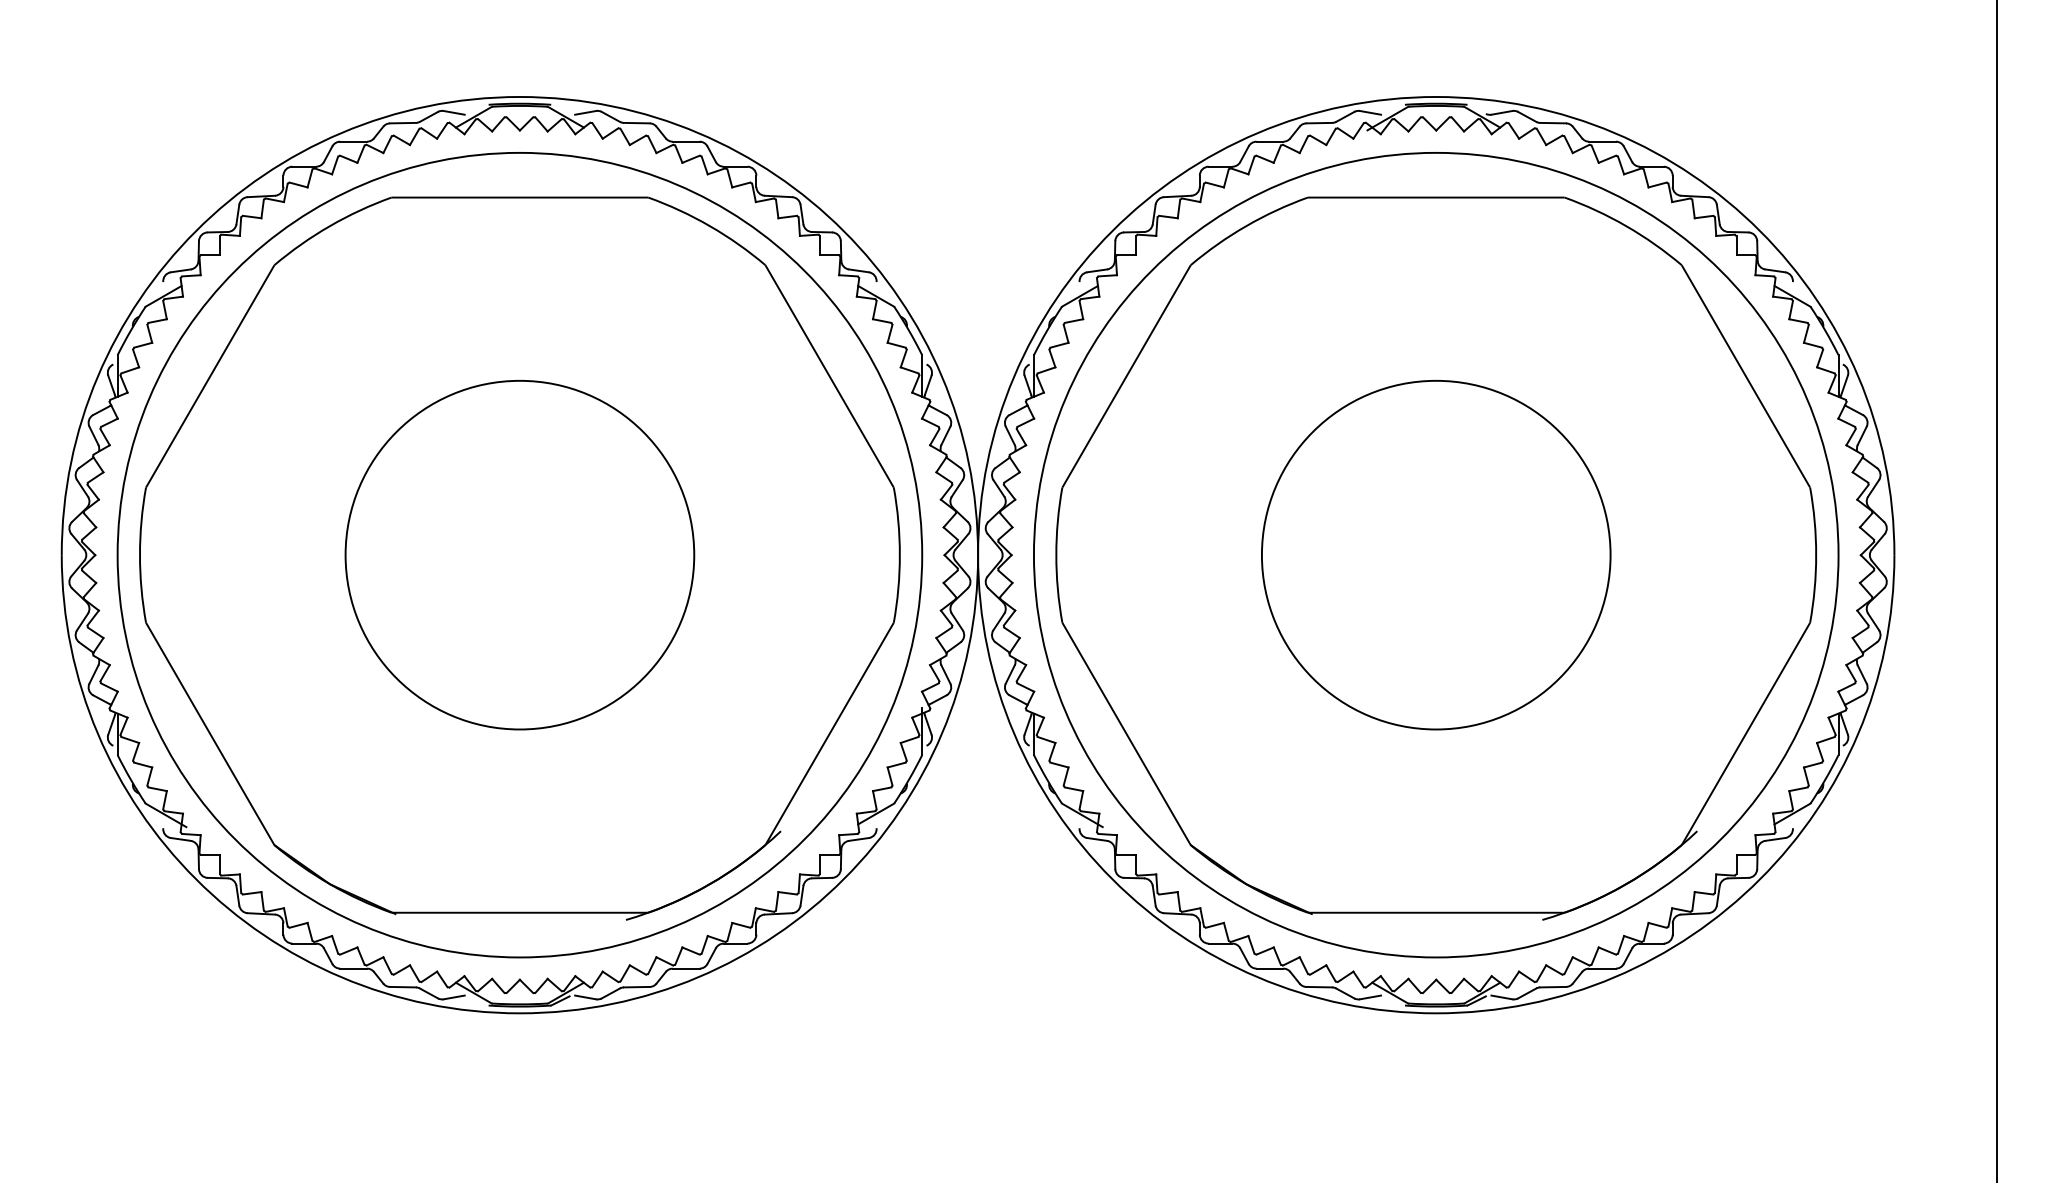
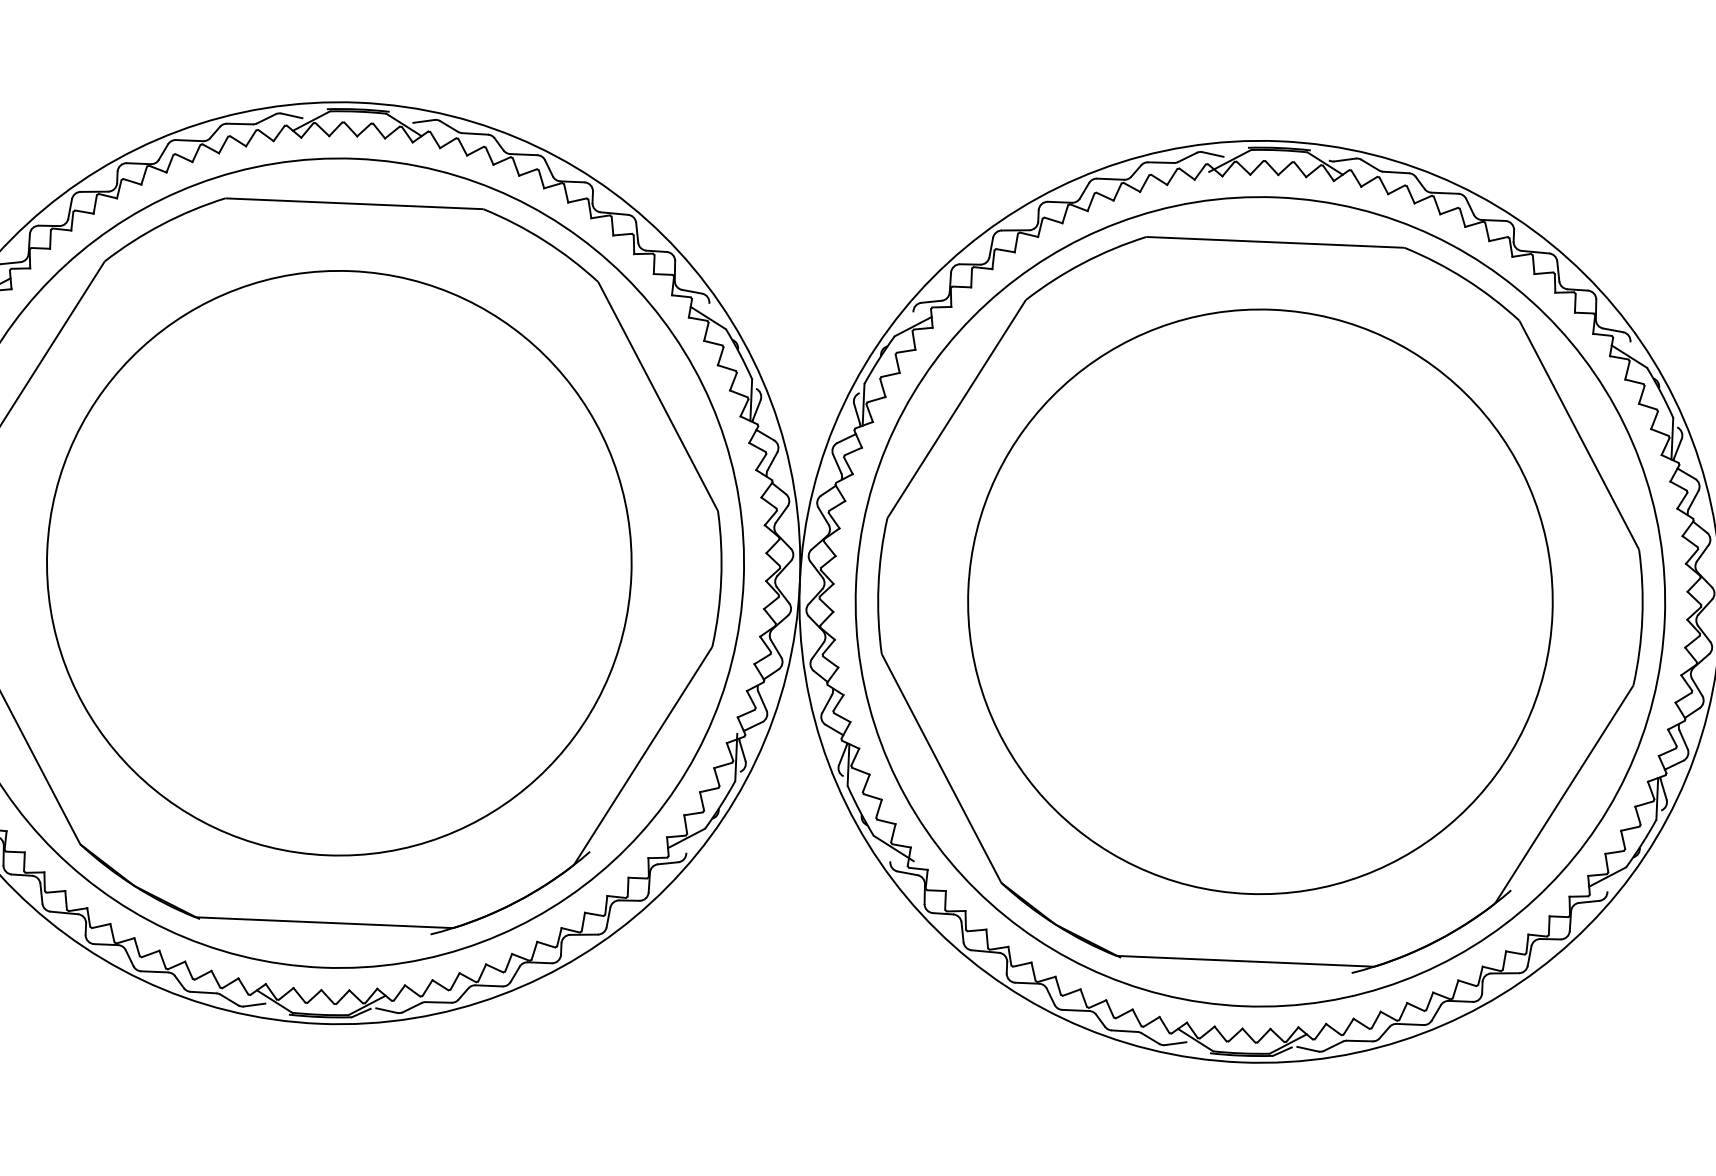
circle: (519, 554) -> (338, 562), size x1.67
circle: (1435, 554) -> (1259, 601), size x1.67

